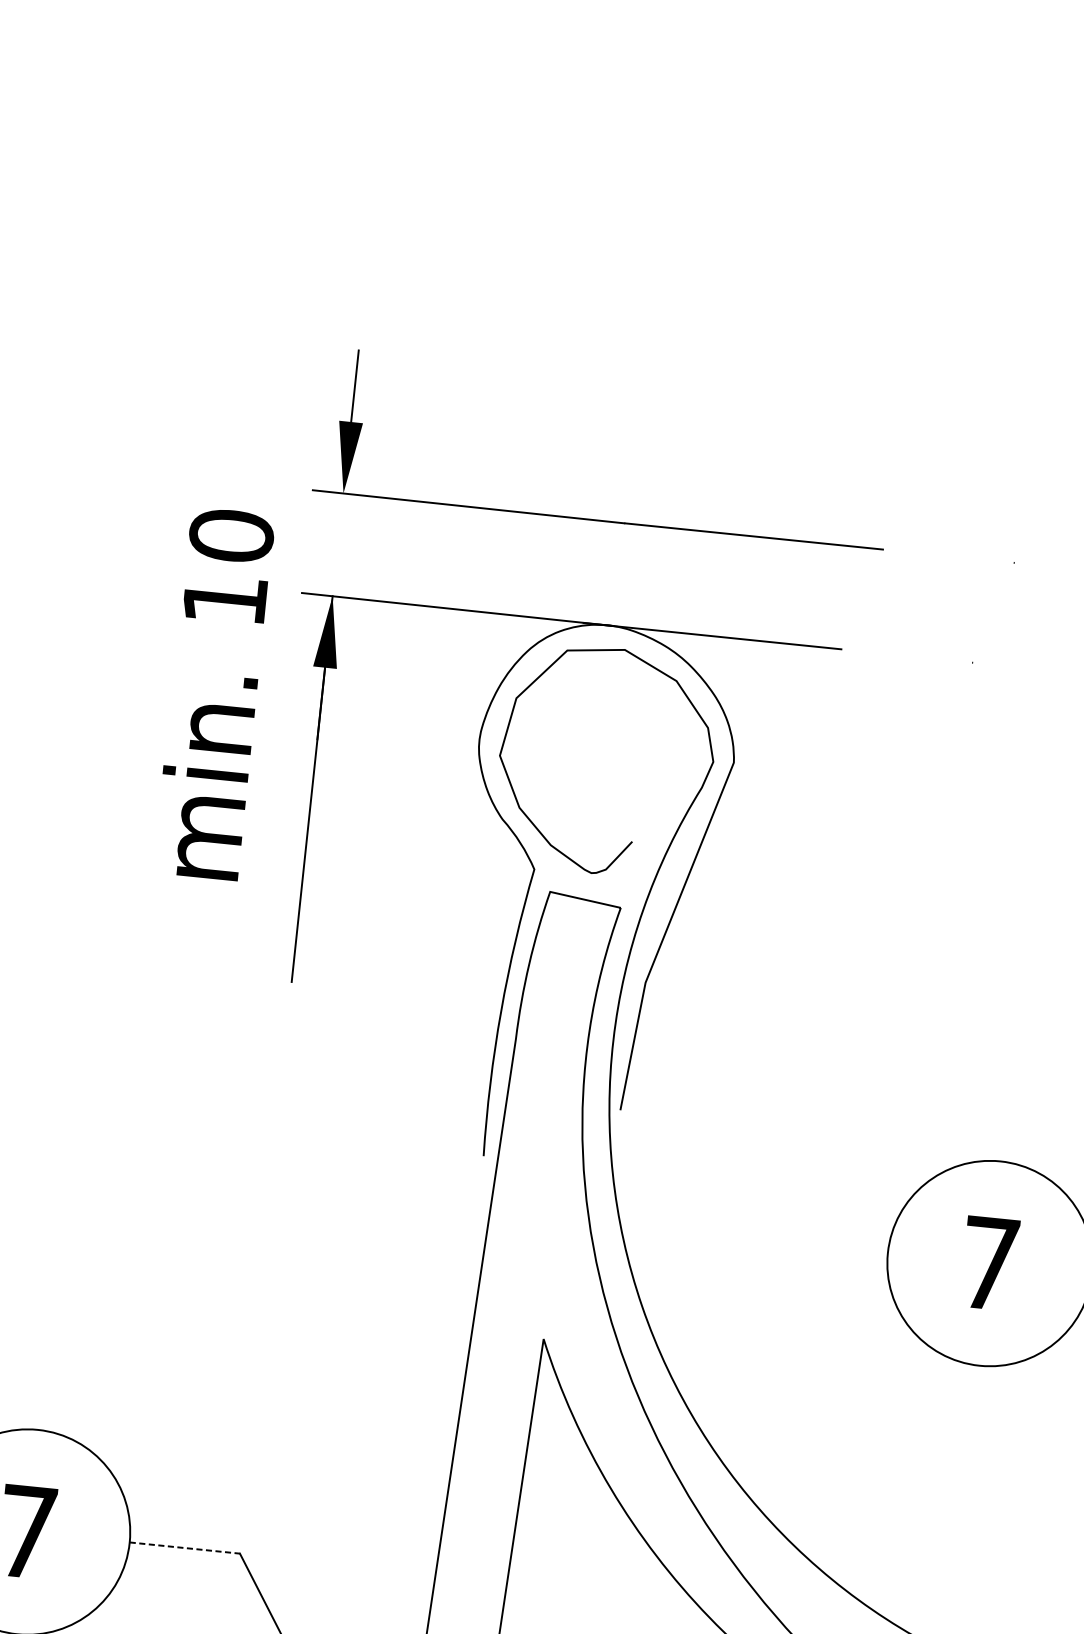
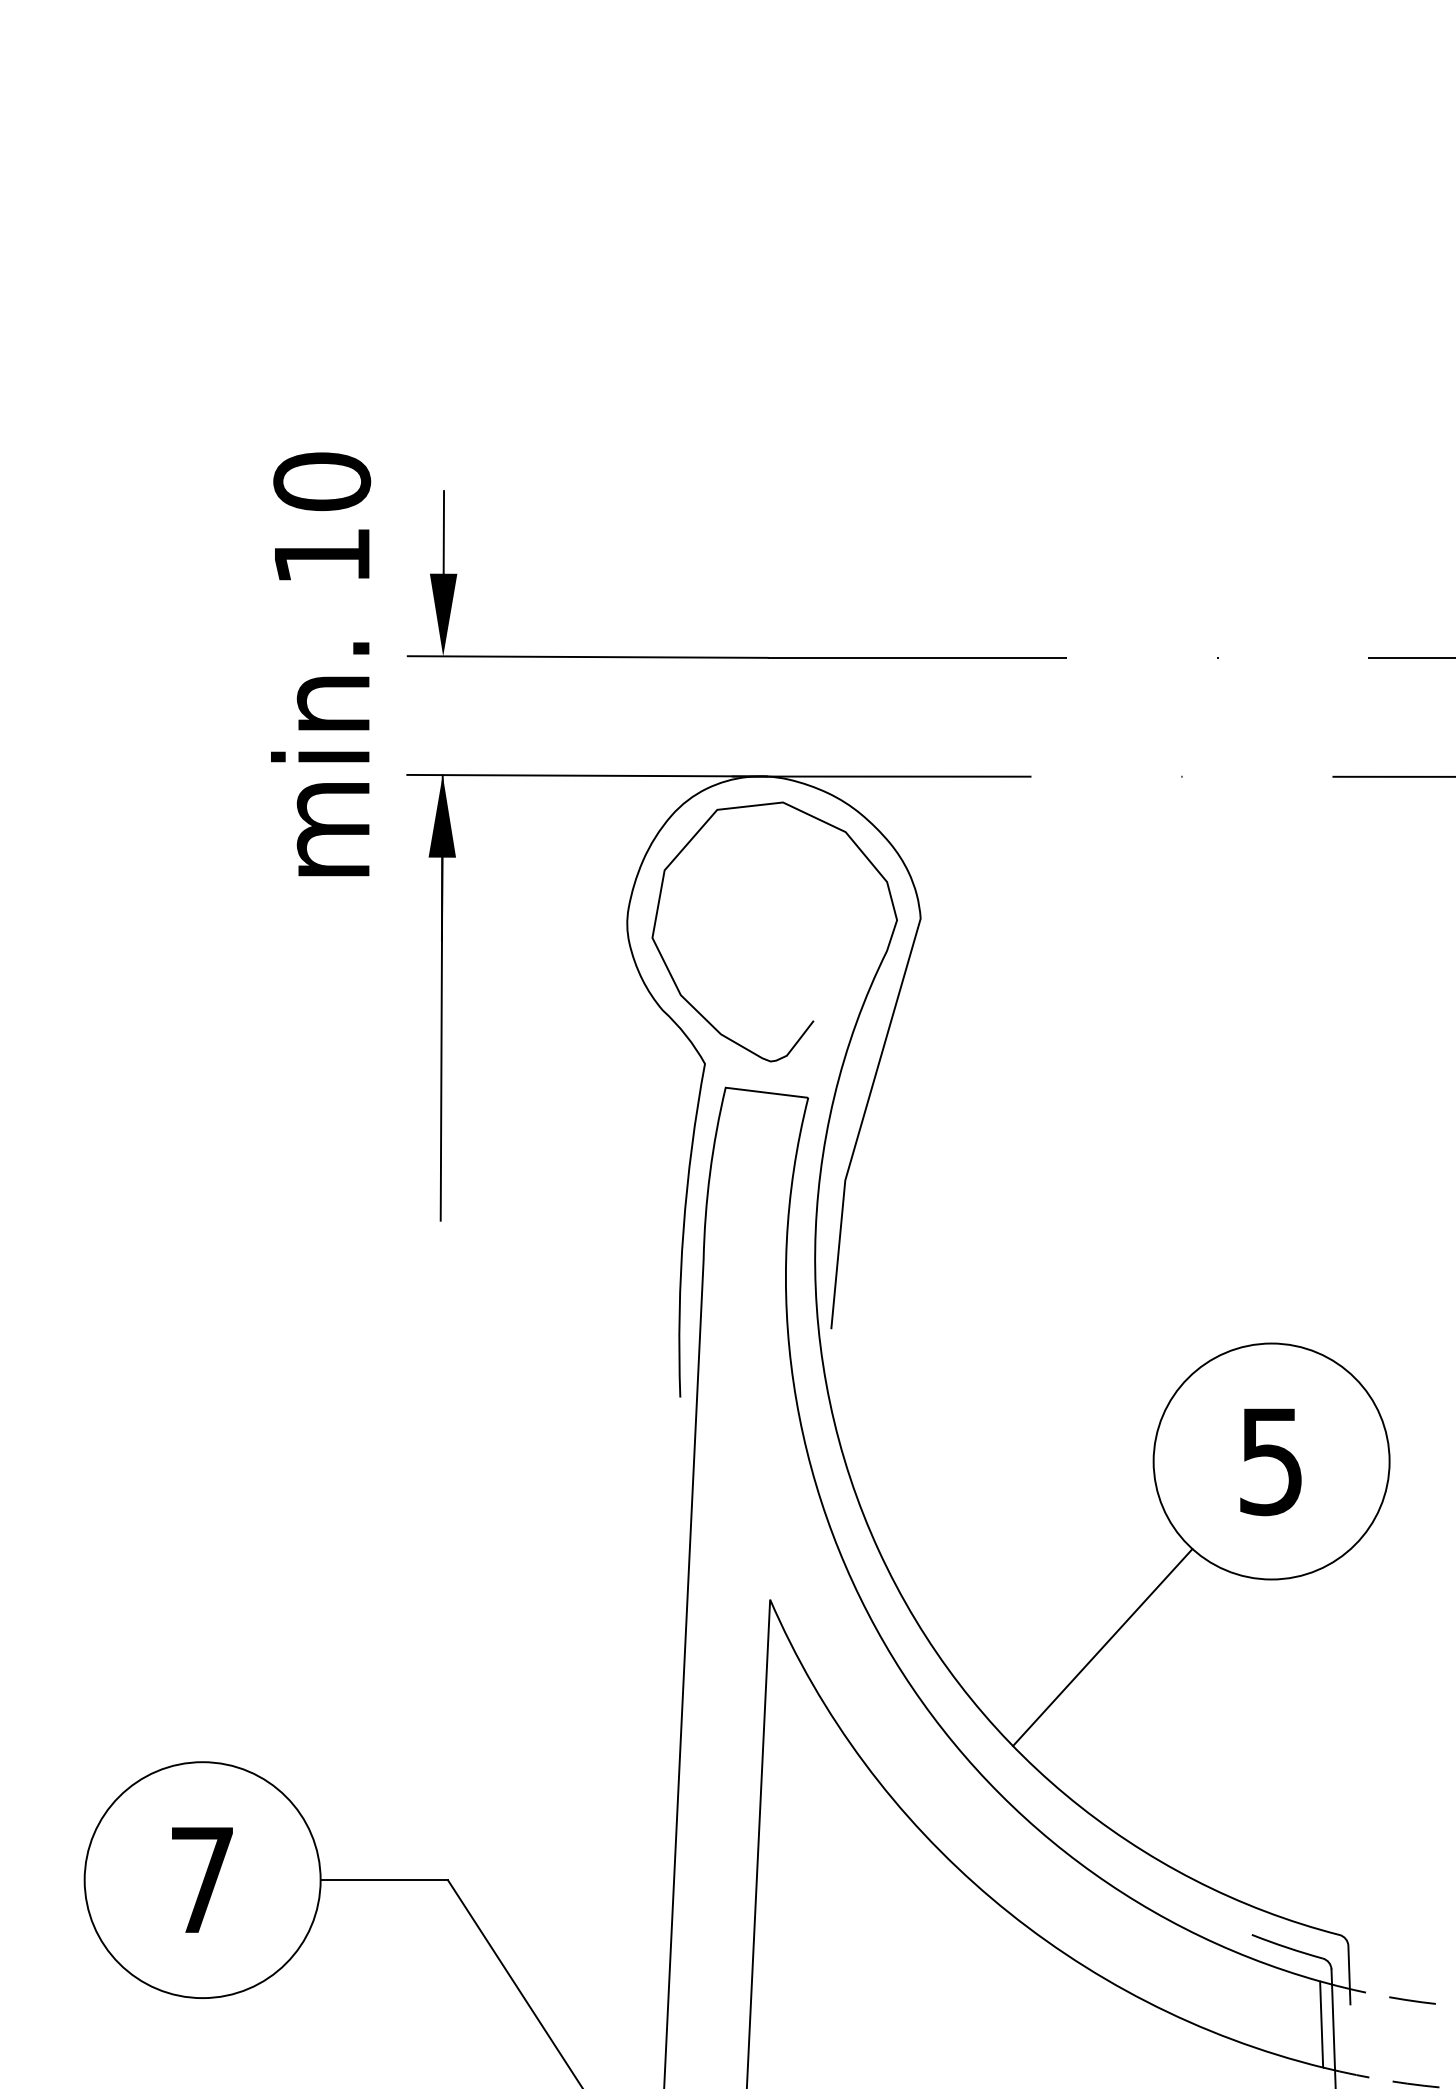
text: (214, 694) -> (321, 664), moved
text: (988, 1264) -> (1270, 1462), 7 -> 5
line: (827, 1409) -> (1102, 1647), added
line: (185, 1548) -> (384, 1880), dashed -> solid

